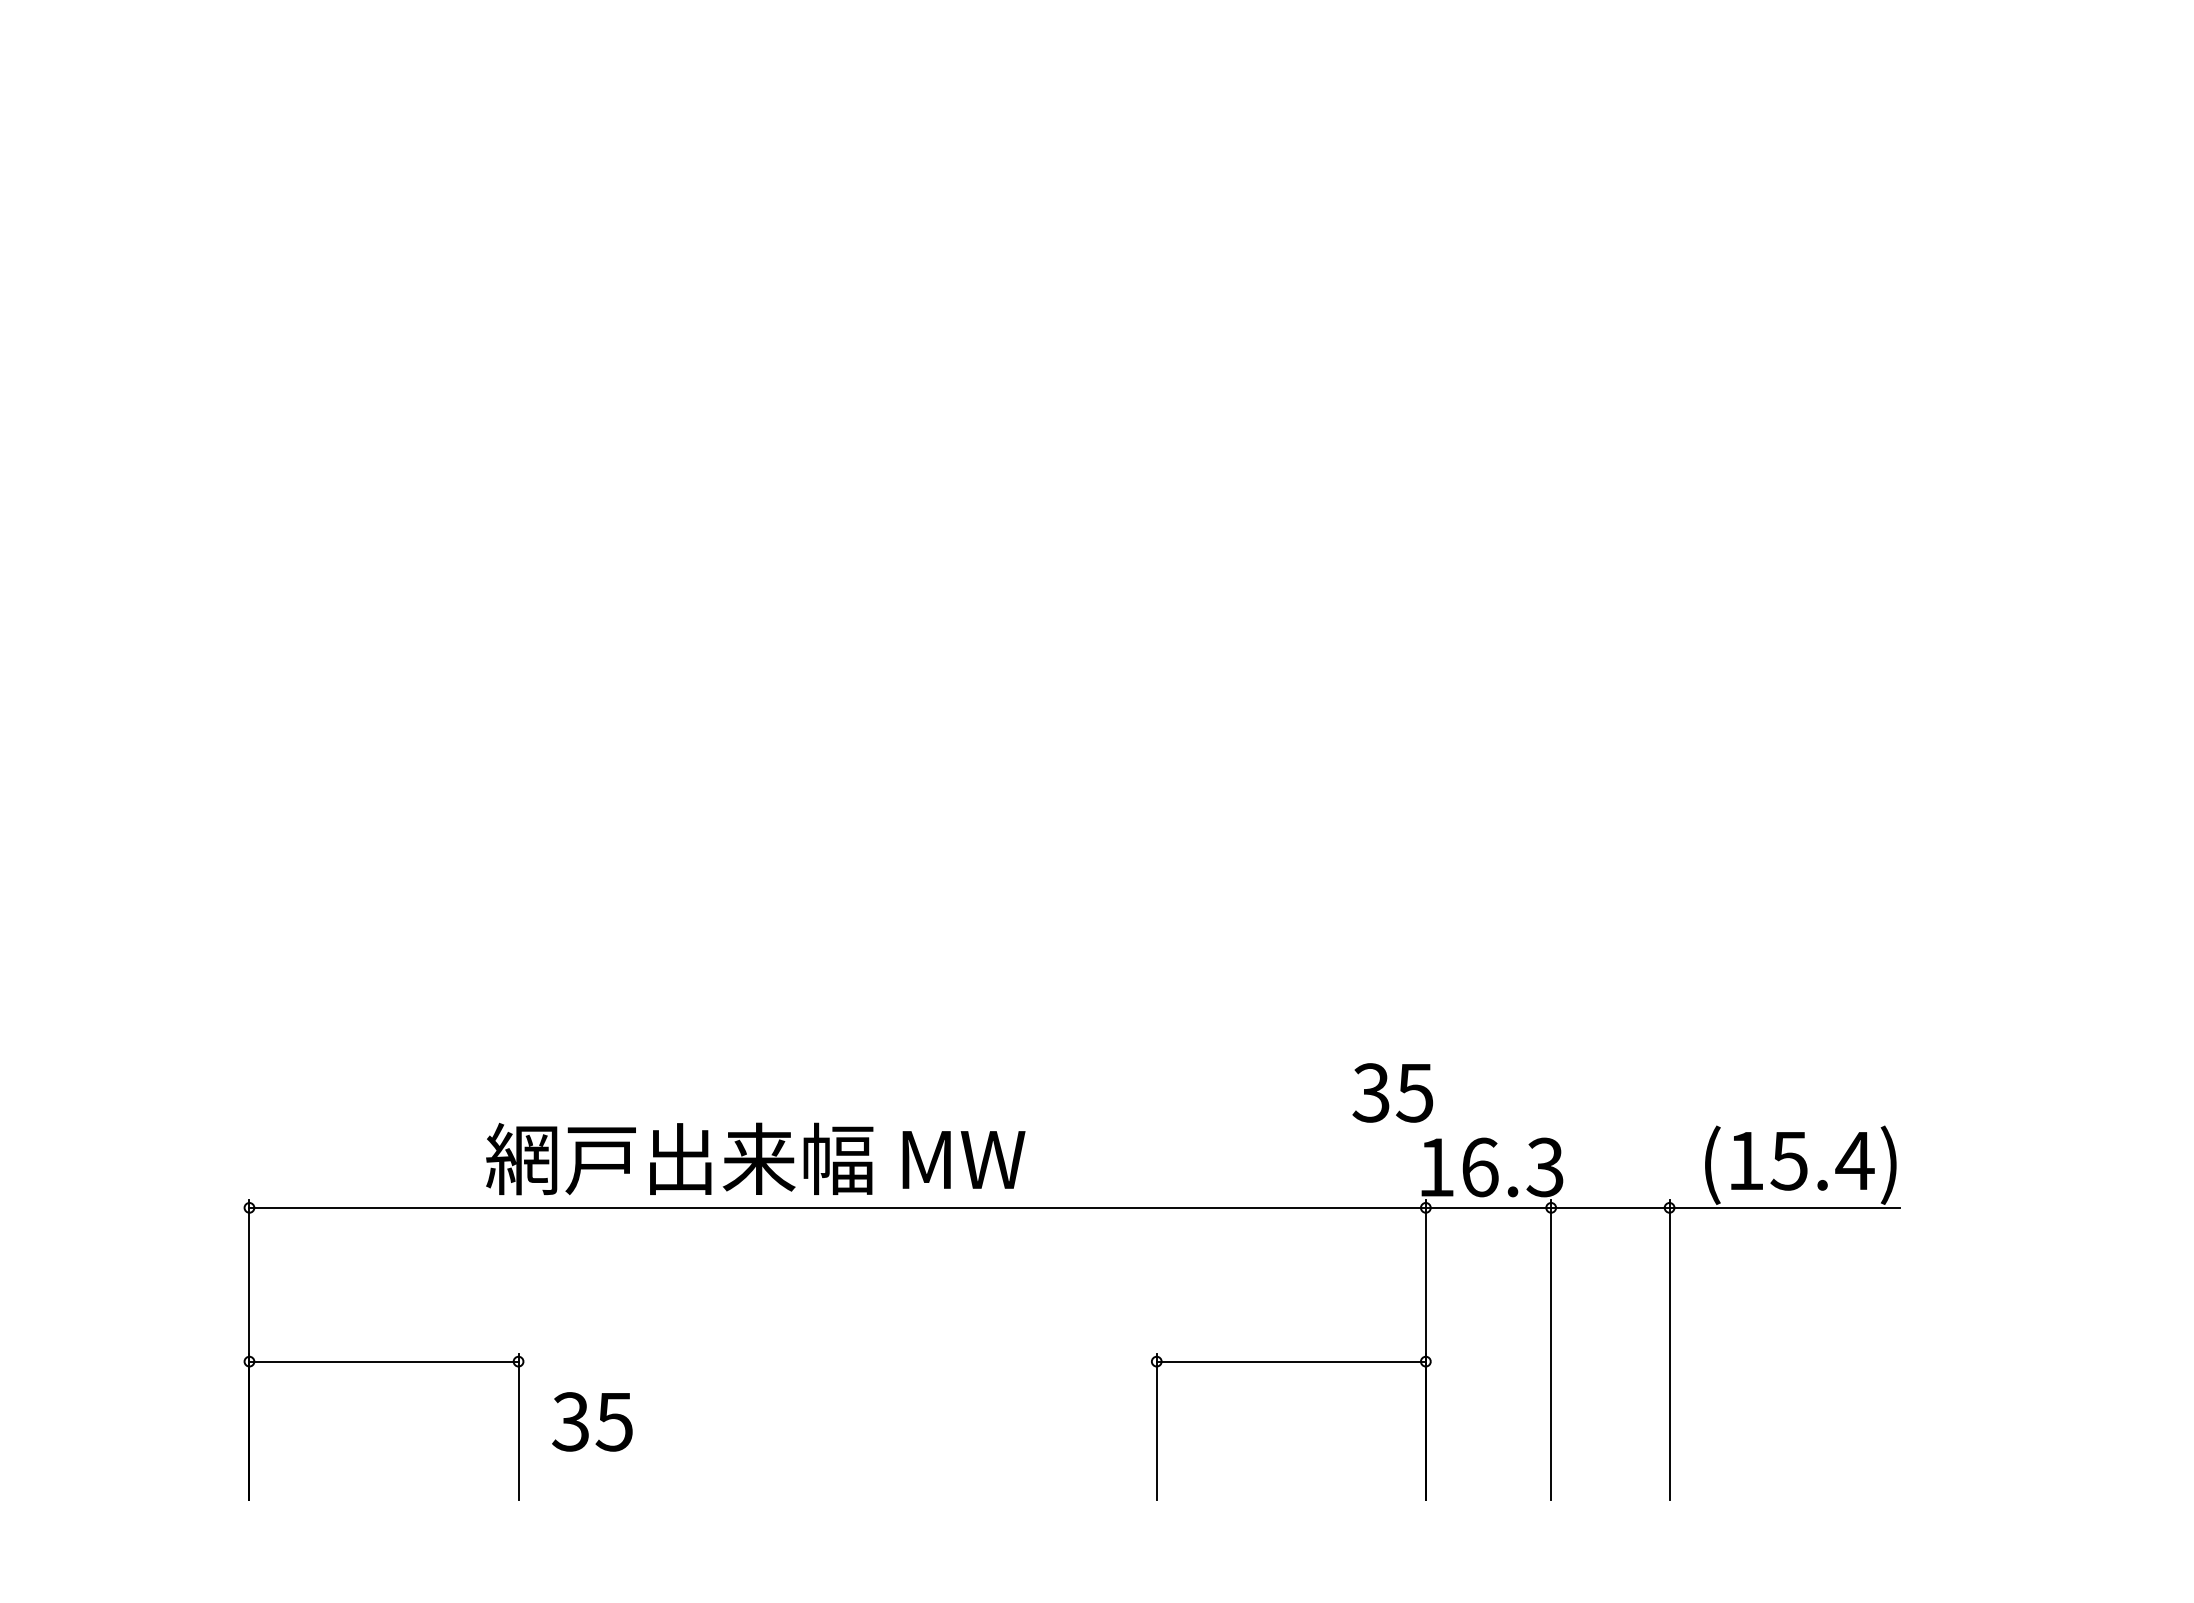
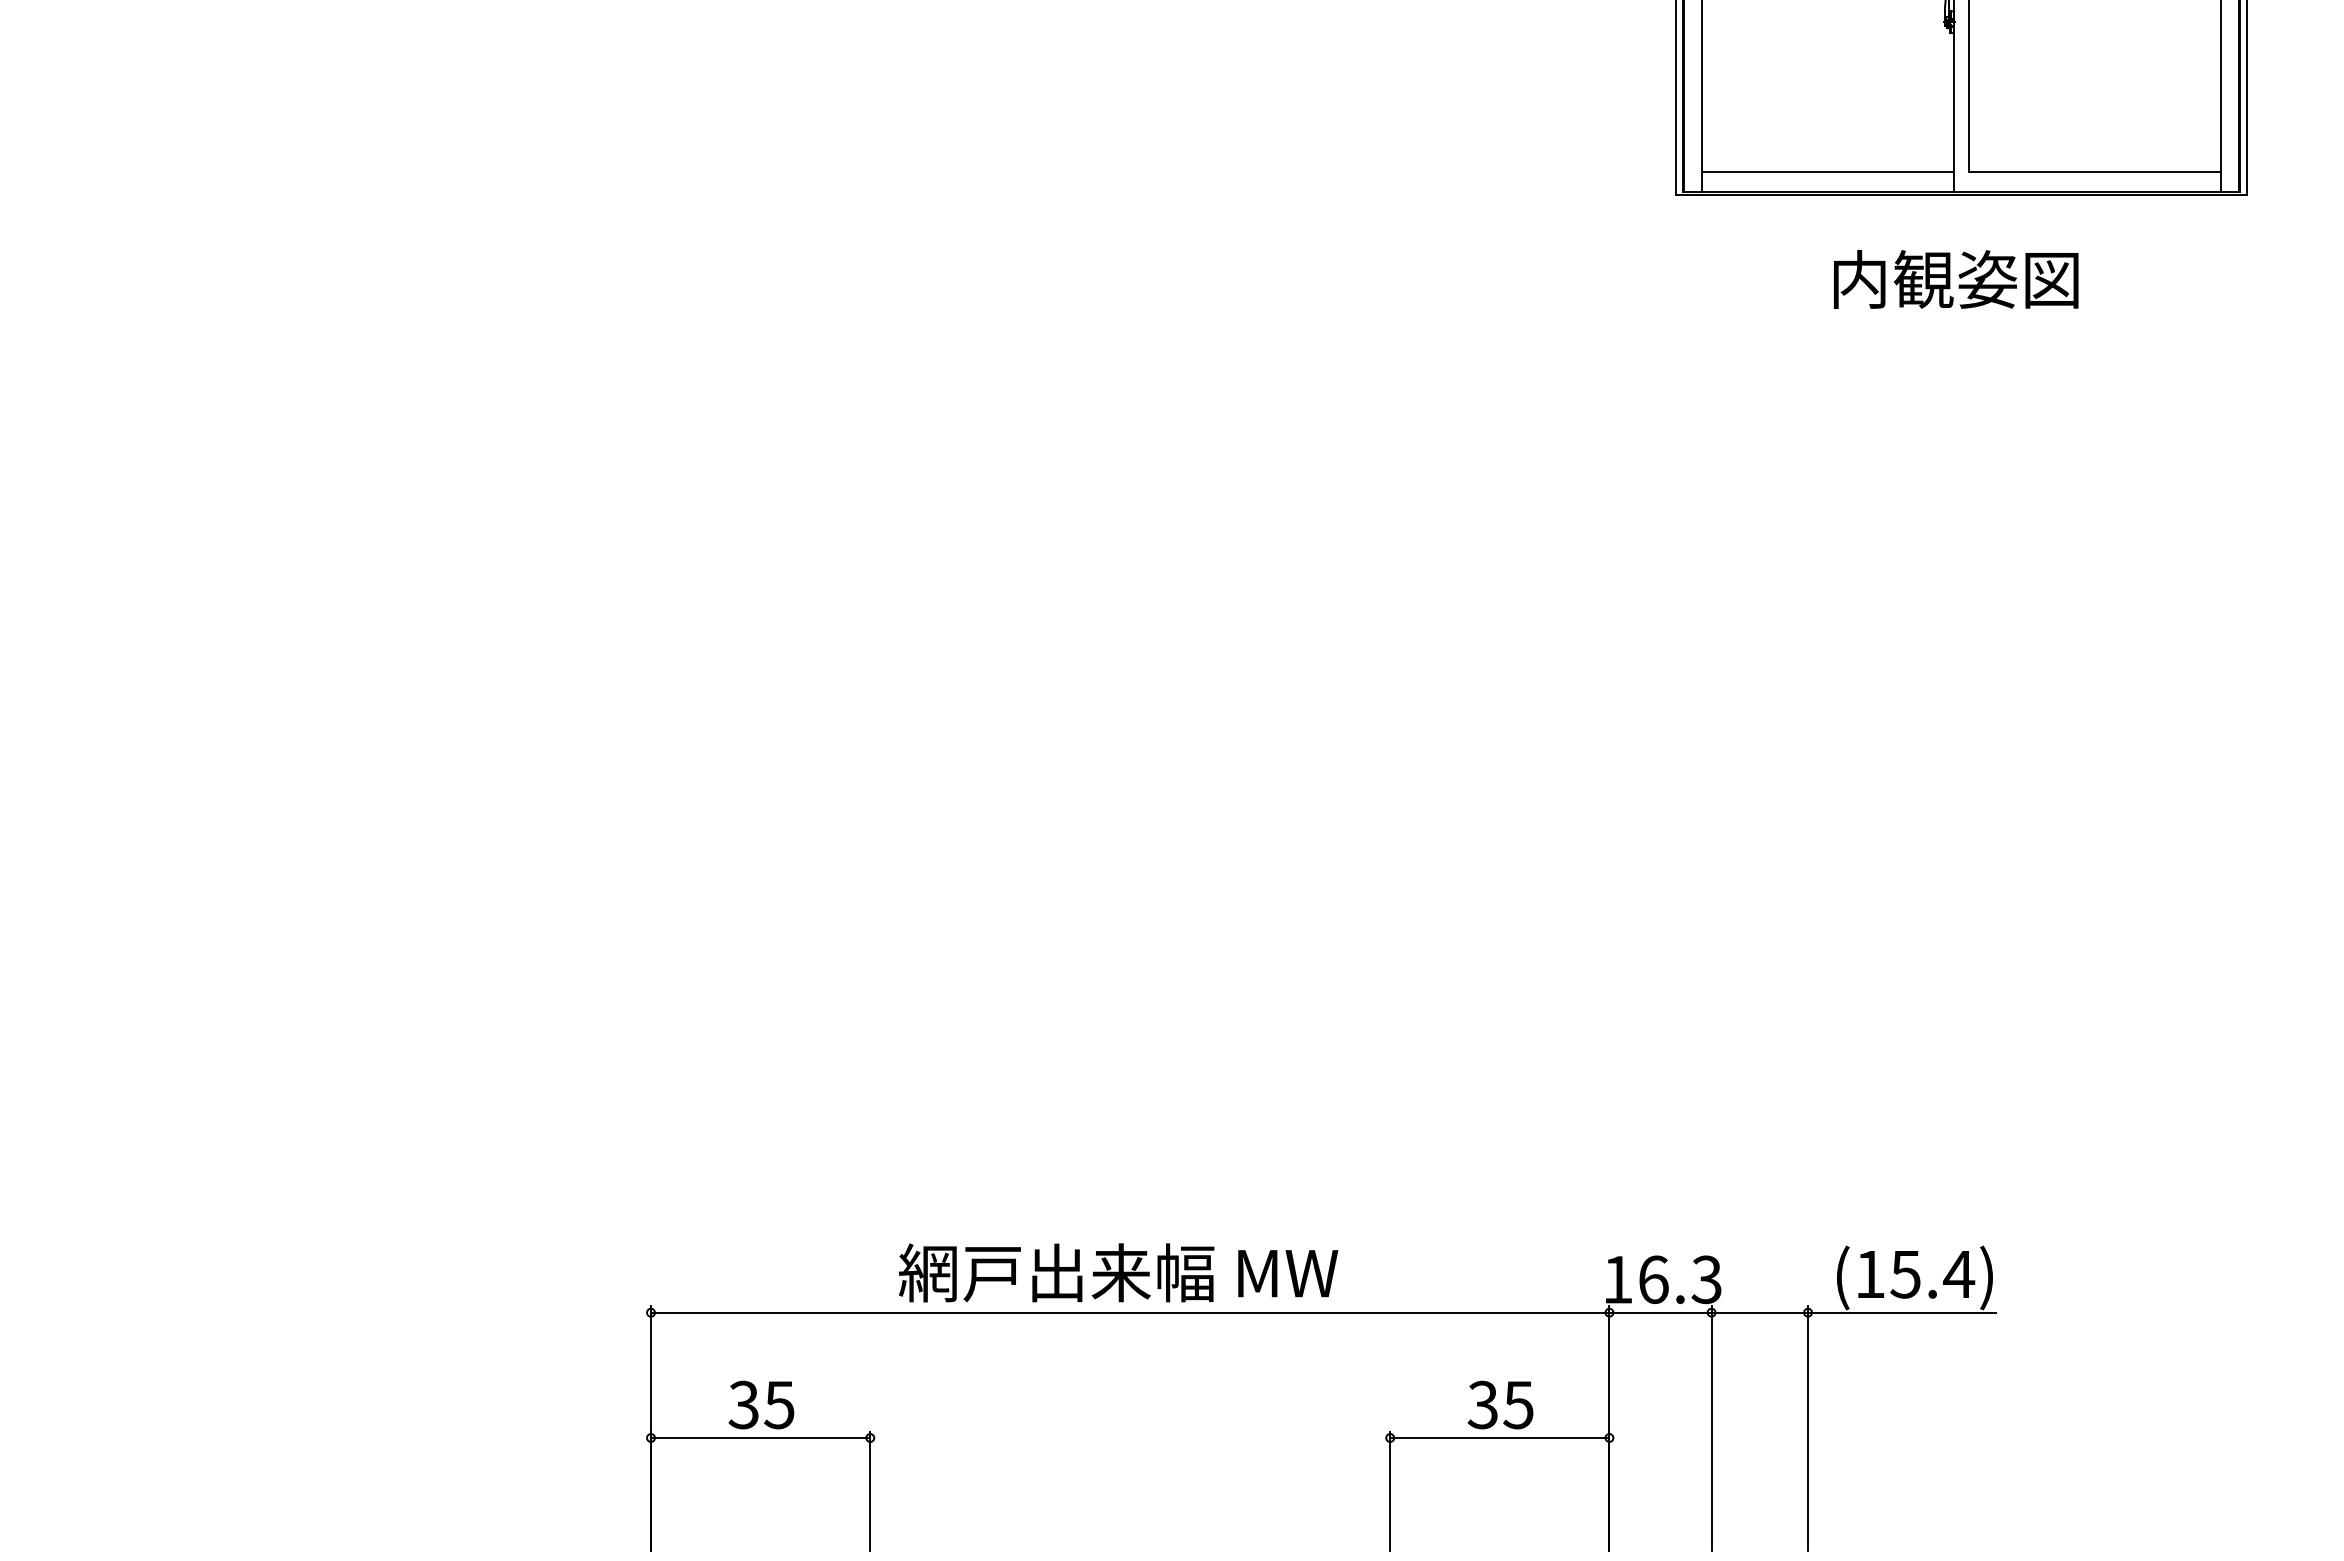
text: (1392, 1092) -> (1500, 1404), moved
text: (755, 1158) -> (1118, 1272), moved
text: (592, 1421) -> (761, 1404), moved

